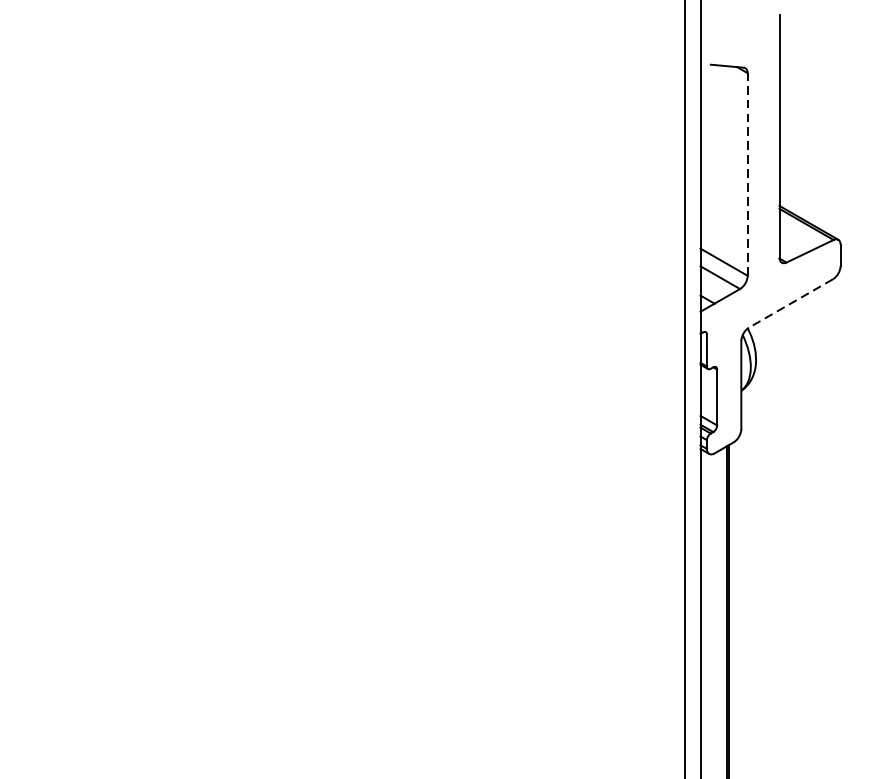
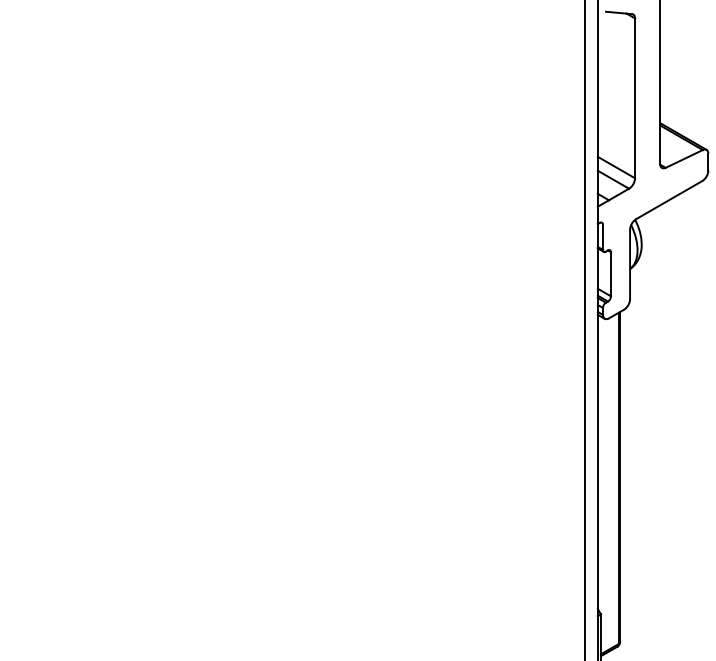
line: (748, 174) -> (635, 98), dashed -> solid
line: (790, 303) -> (668, 200), dashed -> solid

